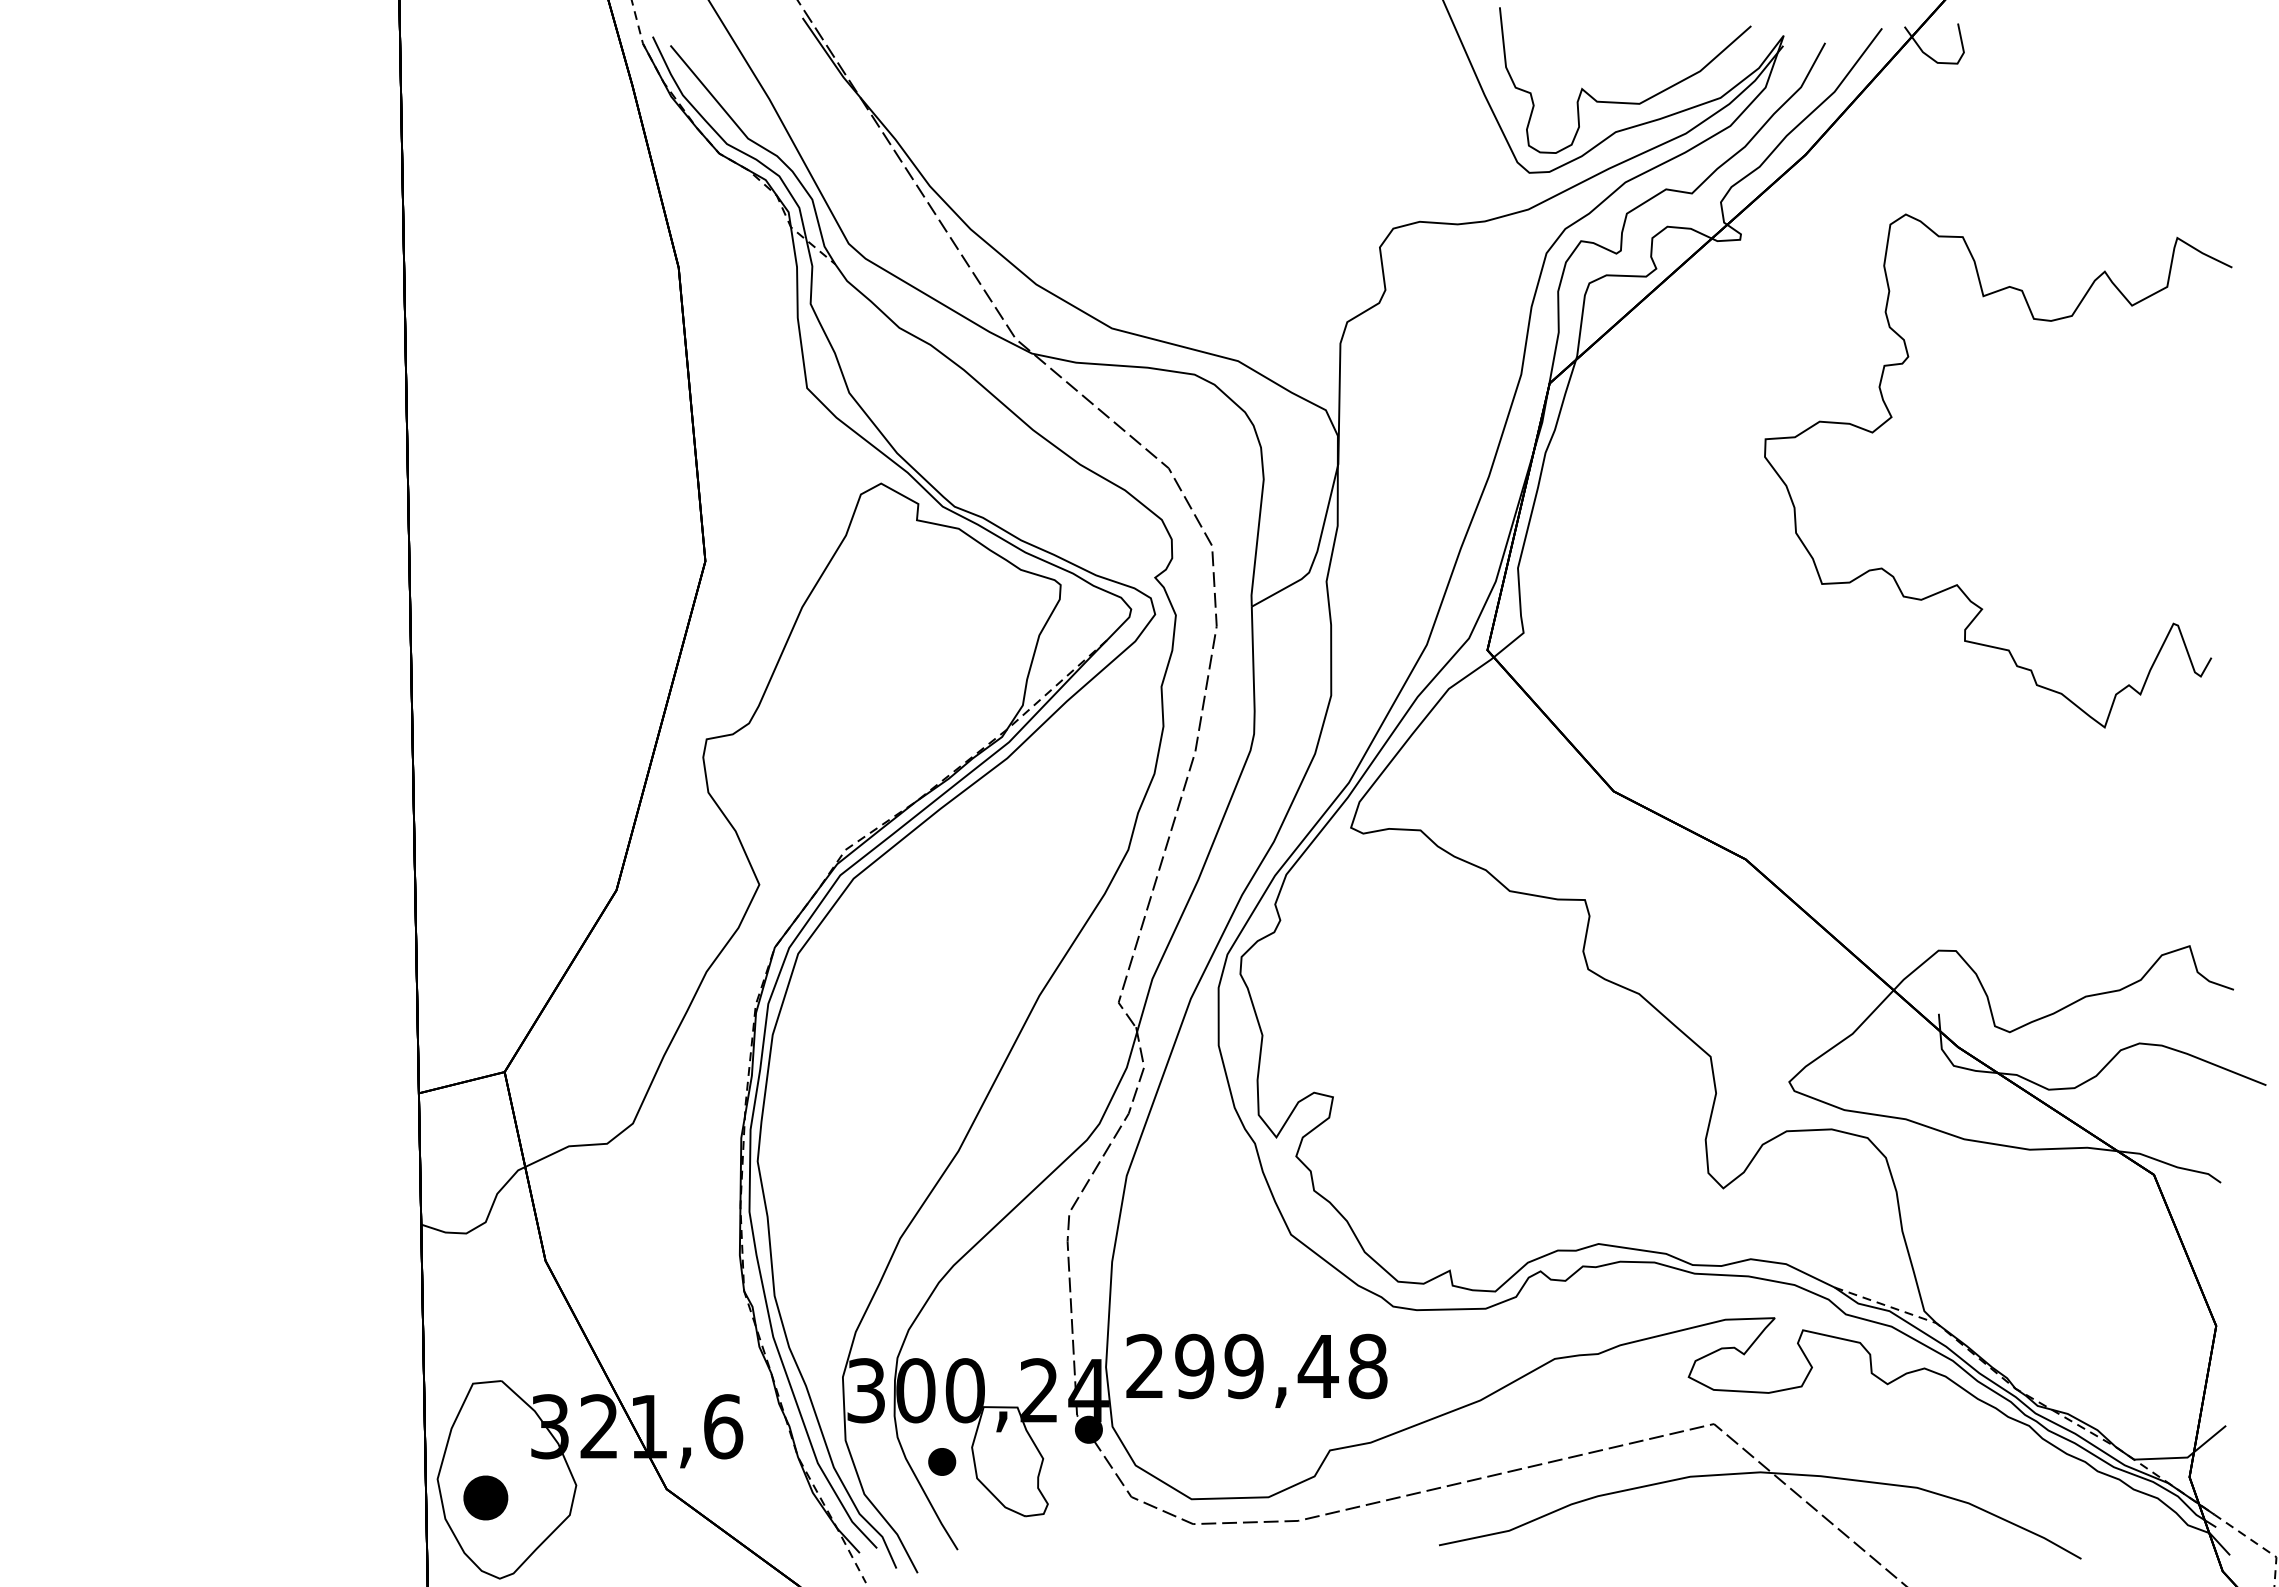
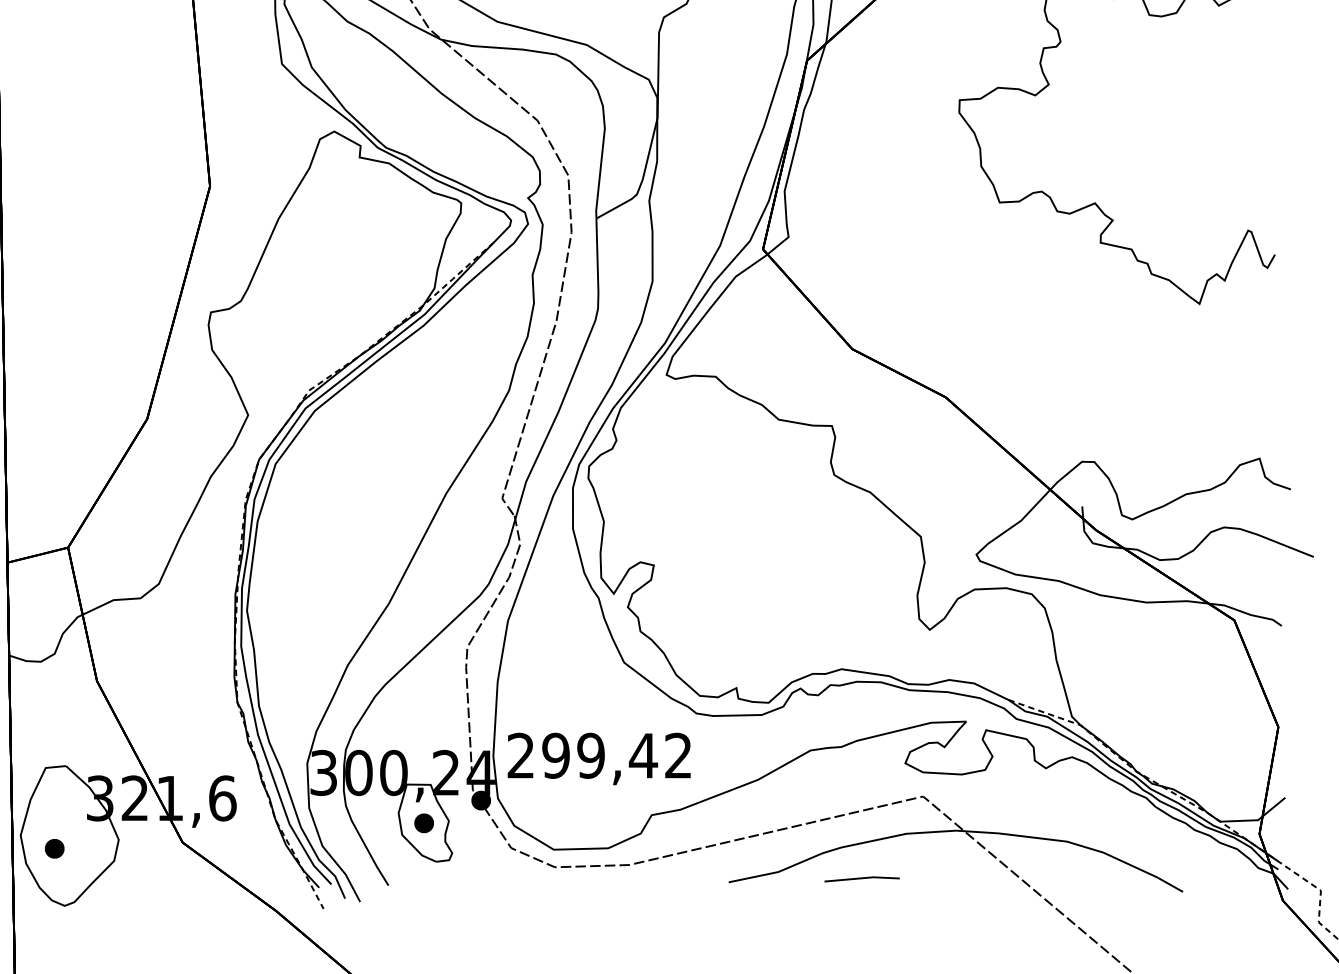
text: (1367, 1366) -> (678, 755), 299,48 -> 299,42
part: (942, 1461) -> (424, 823), moved
part: (485, 1497) -> (54, 848), size x0.62
line: (1627, 1540) -> (862, 878), added

